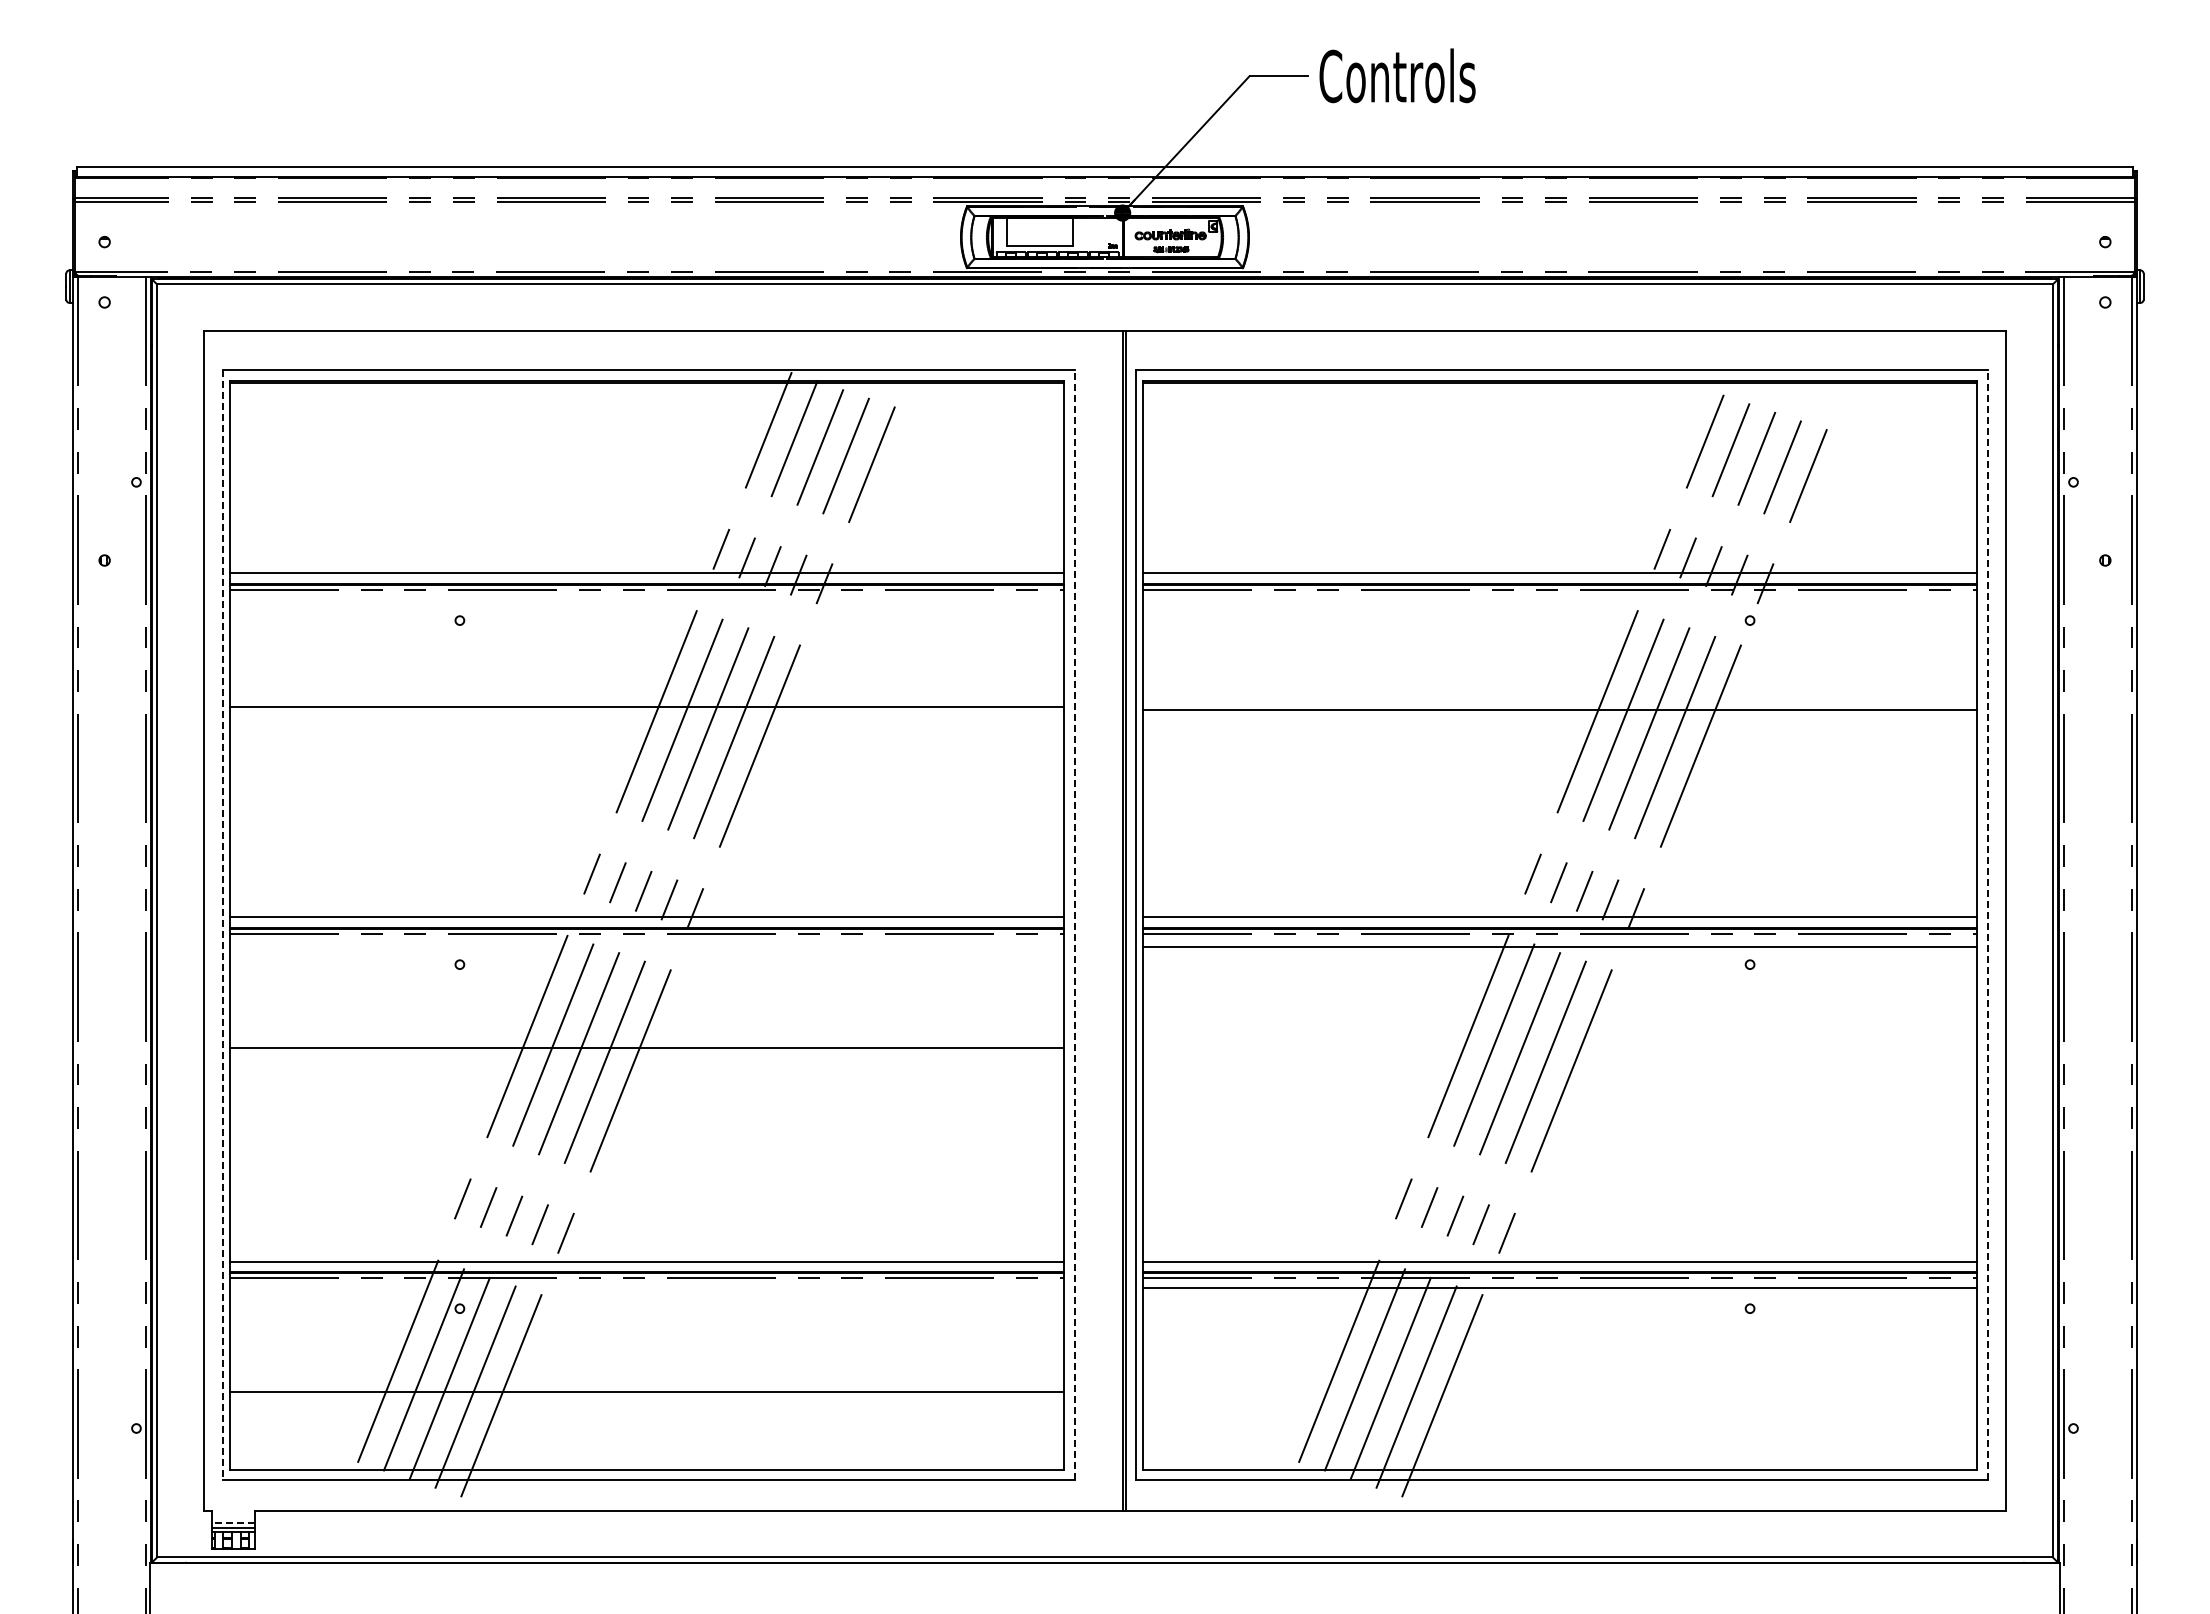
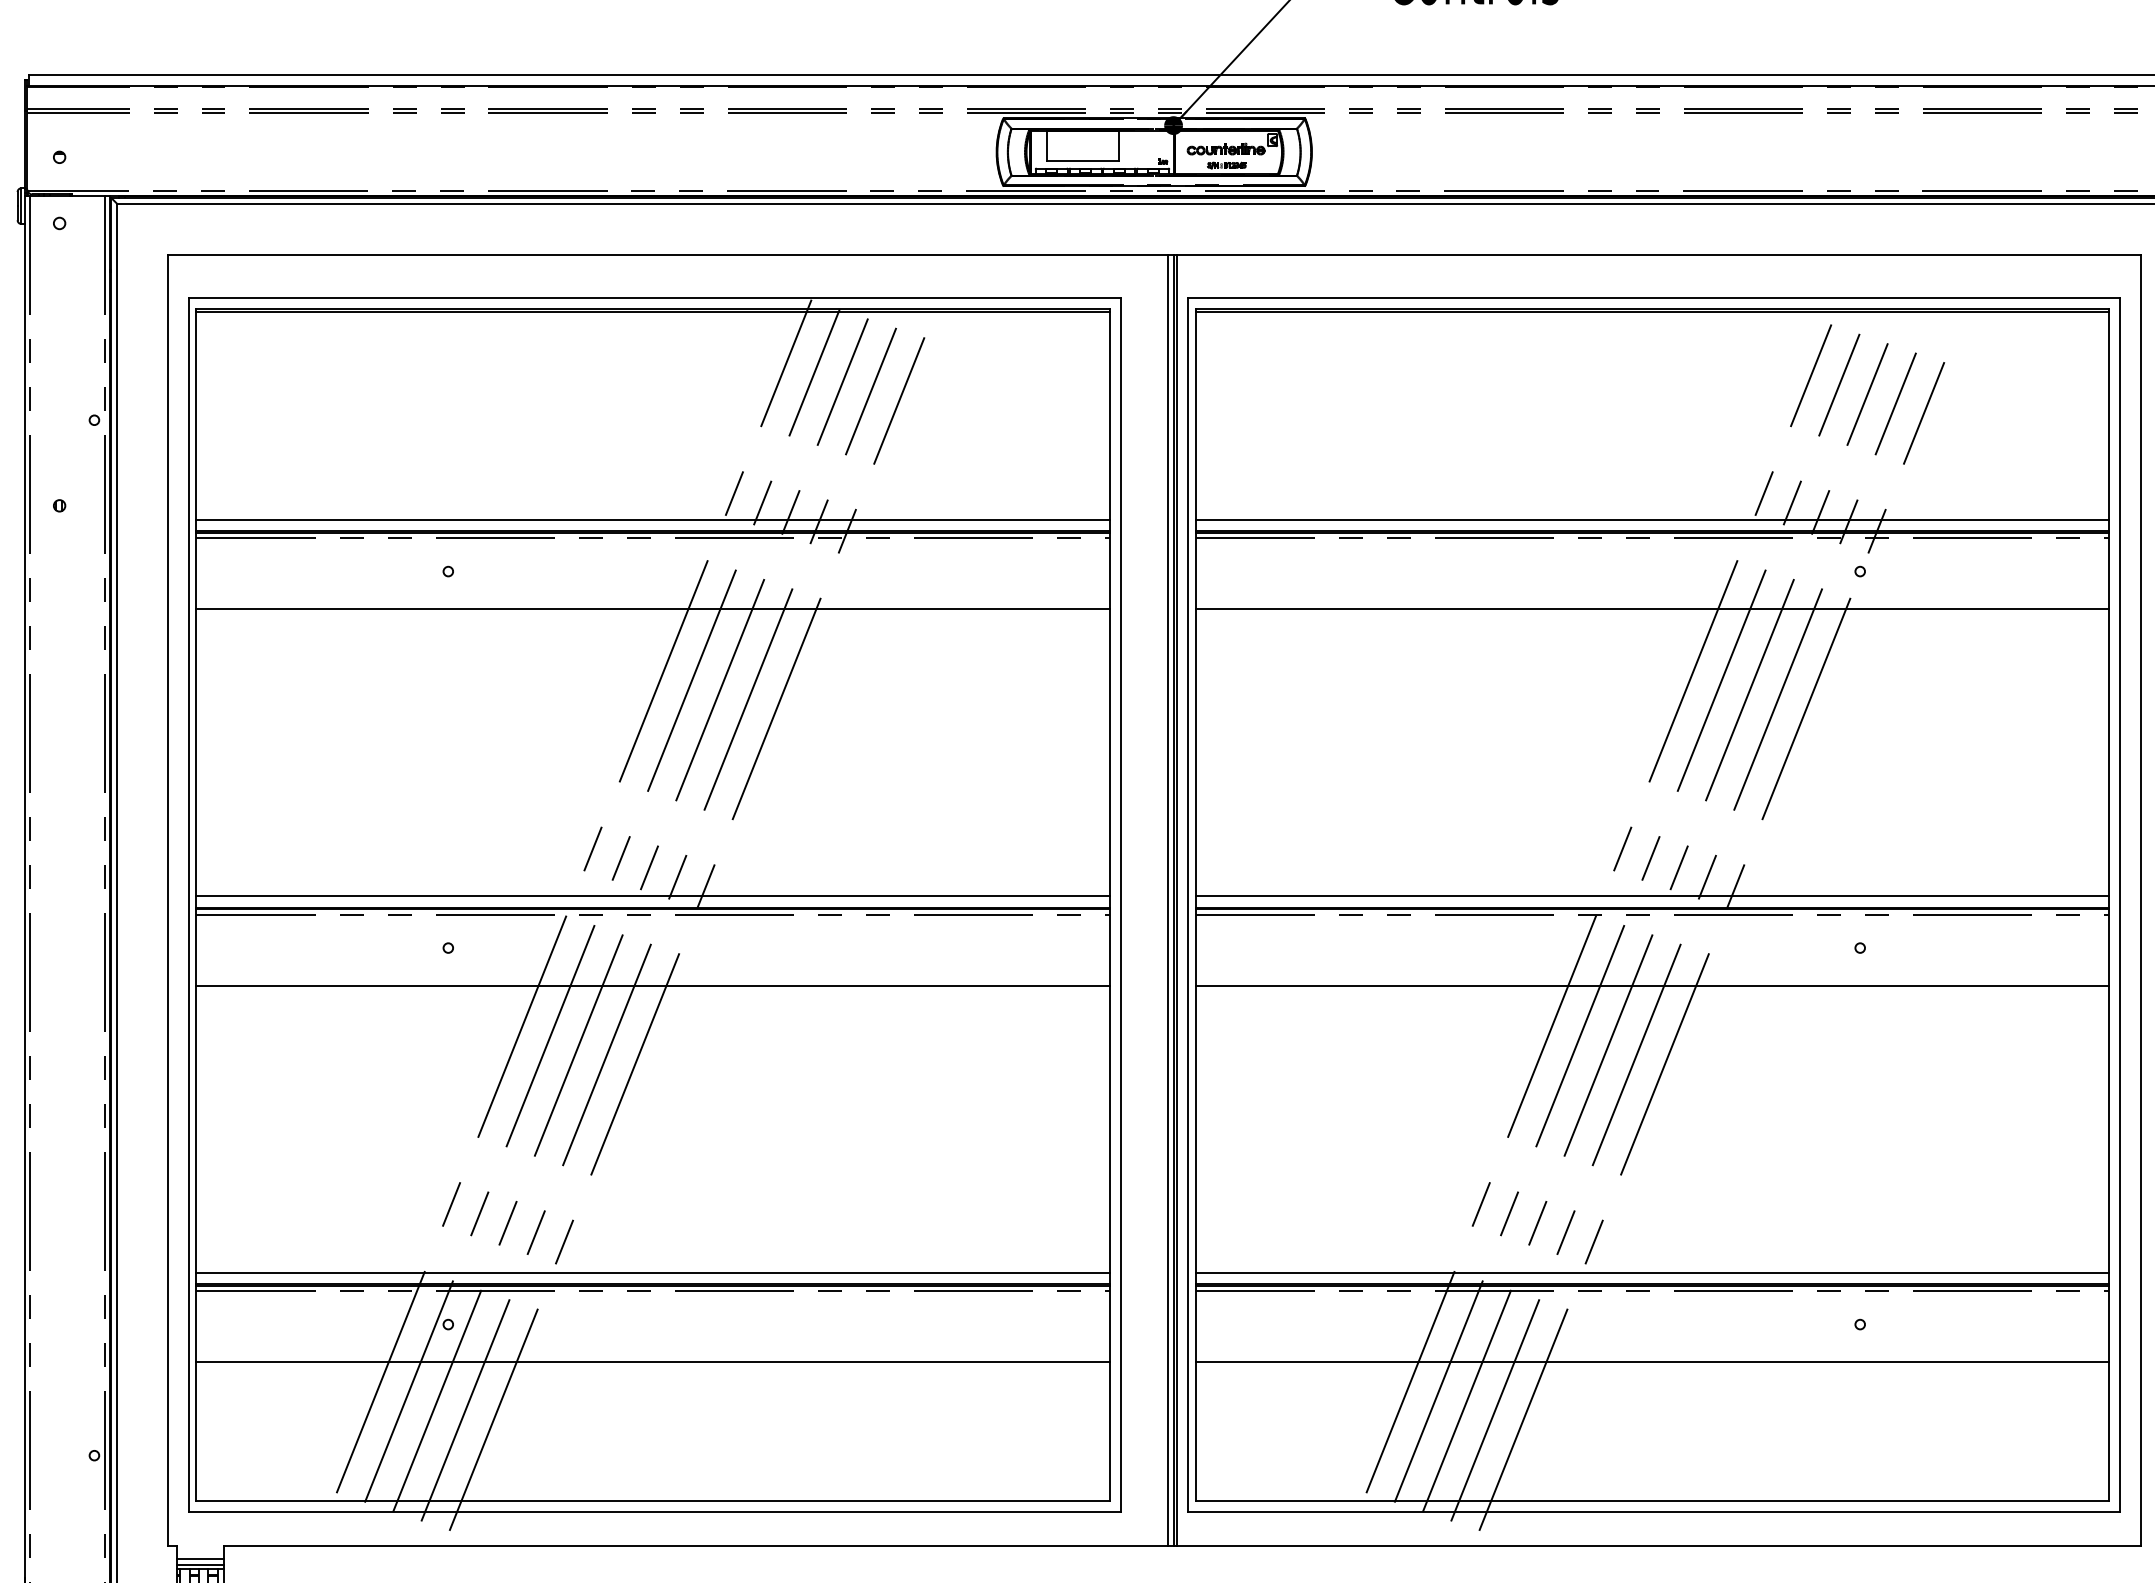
line: (646, 707) -> (652, 609), moved
line: (1559, 710) -> (1651, 609), moved
line: (1117, 920) -> (1167, 899), added
line: (222, 925) -> (188, 905), dashed -> solid
line: (1074, 925) -> (1120, 905), dashed -> solid
line: (1987, 925) -> (2120, 905), dashed -> solid
line: (1559, 947) -> (1651, 986), moved
line: (646, 1048) -> (652, 986), moved
line: (1559, 1288) -> (1651, 1362), moved
line: (646, 1392) -> (652, 1362), moved
line: (233, 1523) -> (200, 1559), dashed -> solid

